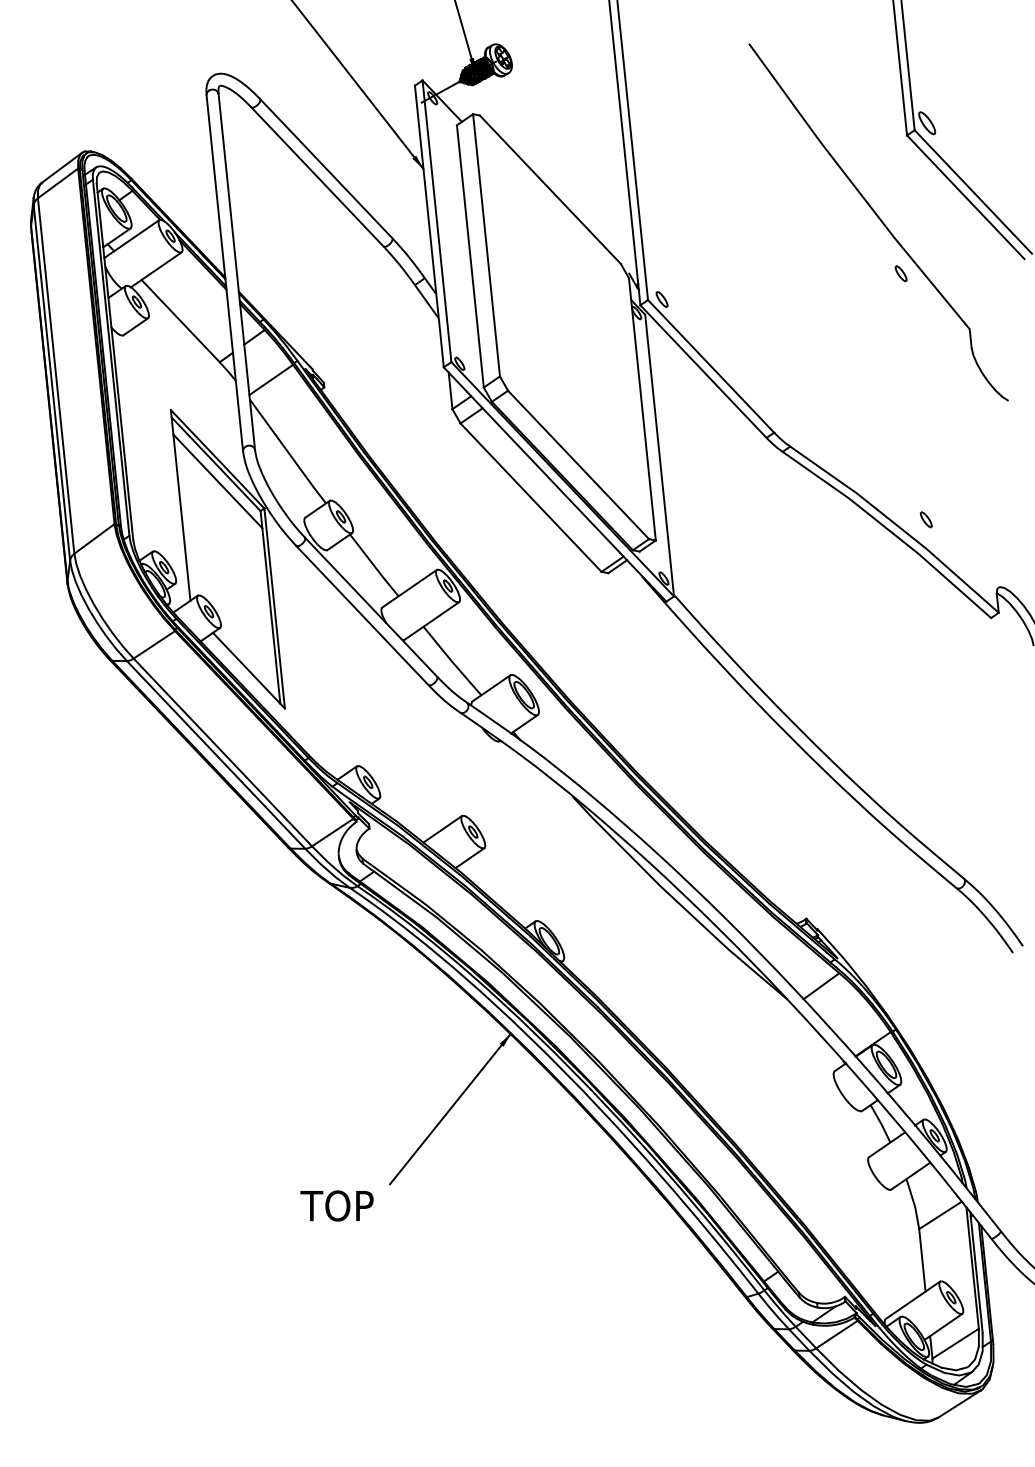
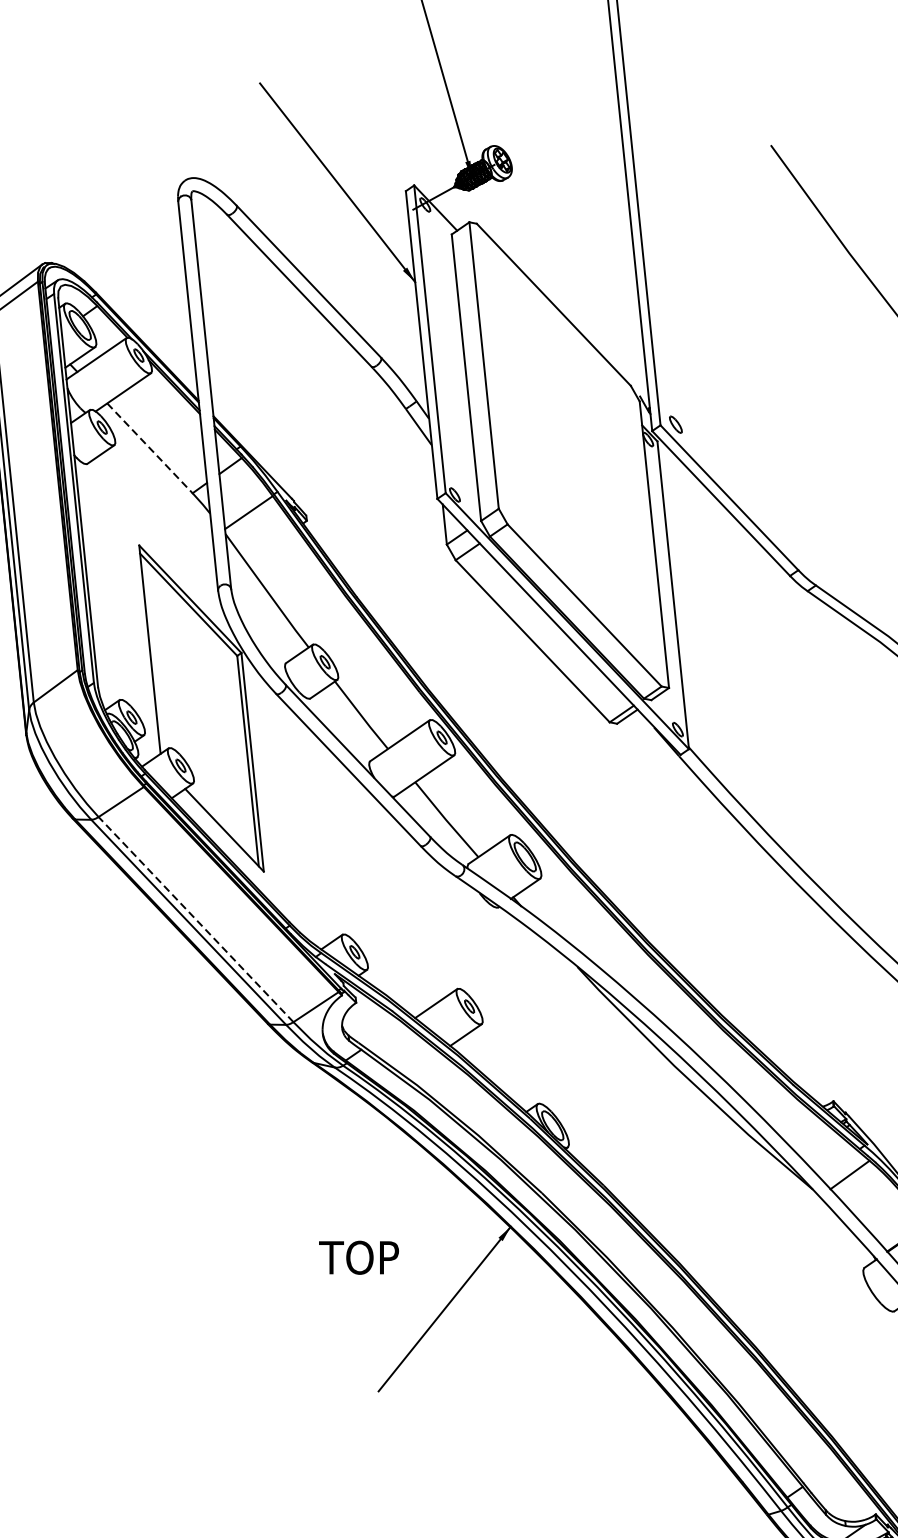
line: (180, 321) -> (149, 448), solid -> dashed
line: (217, 481) -> (190, 623), removed
line: (222, 752) -> (195, 919), solid -> dashed
text: (336, 1205) -> (358, 1257), moved

